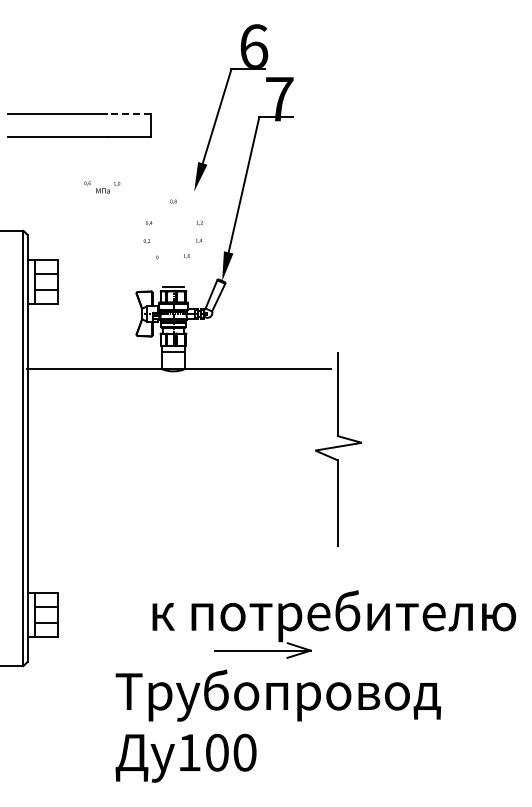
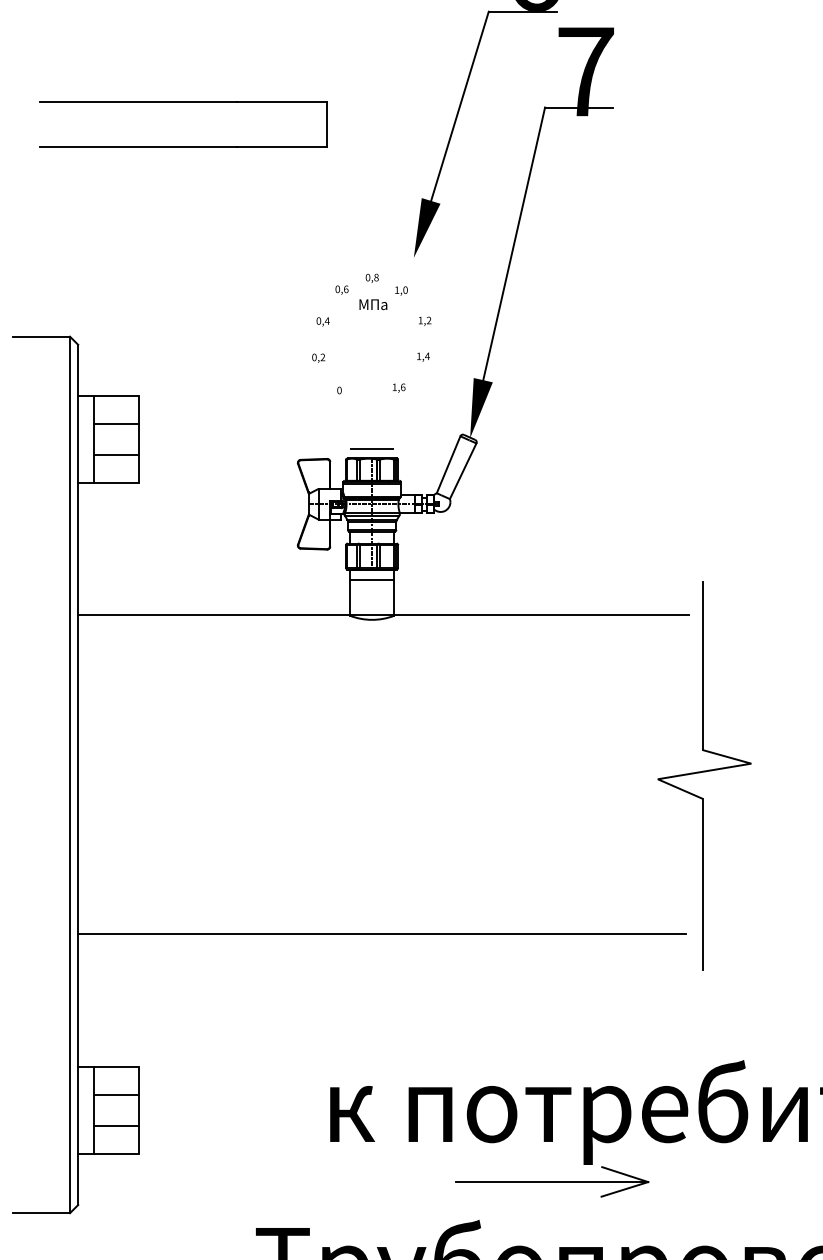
line: (128, 114) -> (281, 102), dashed -> solid
text: (102, 187) -> (372, 297), moved
line: (178, 527) -> (382, 934), added

